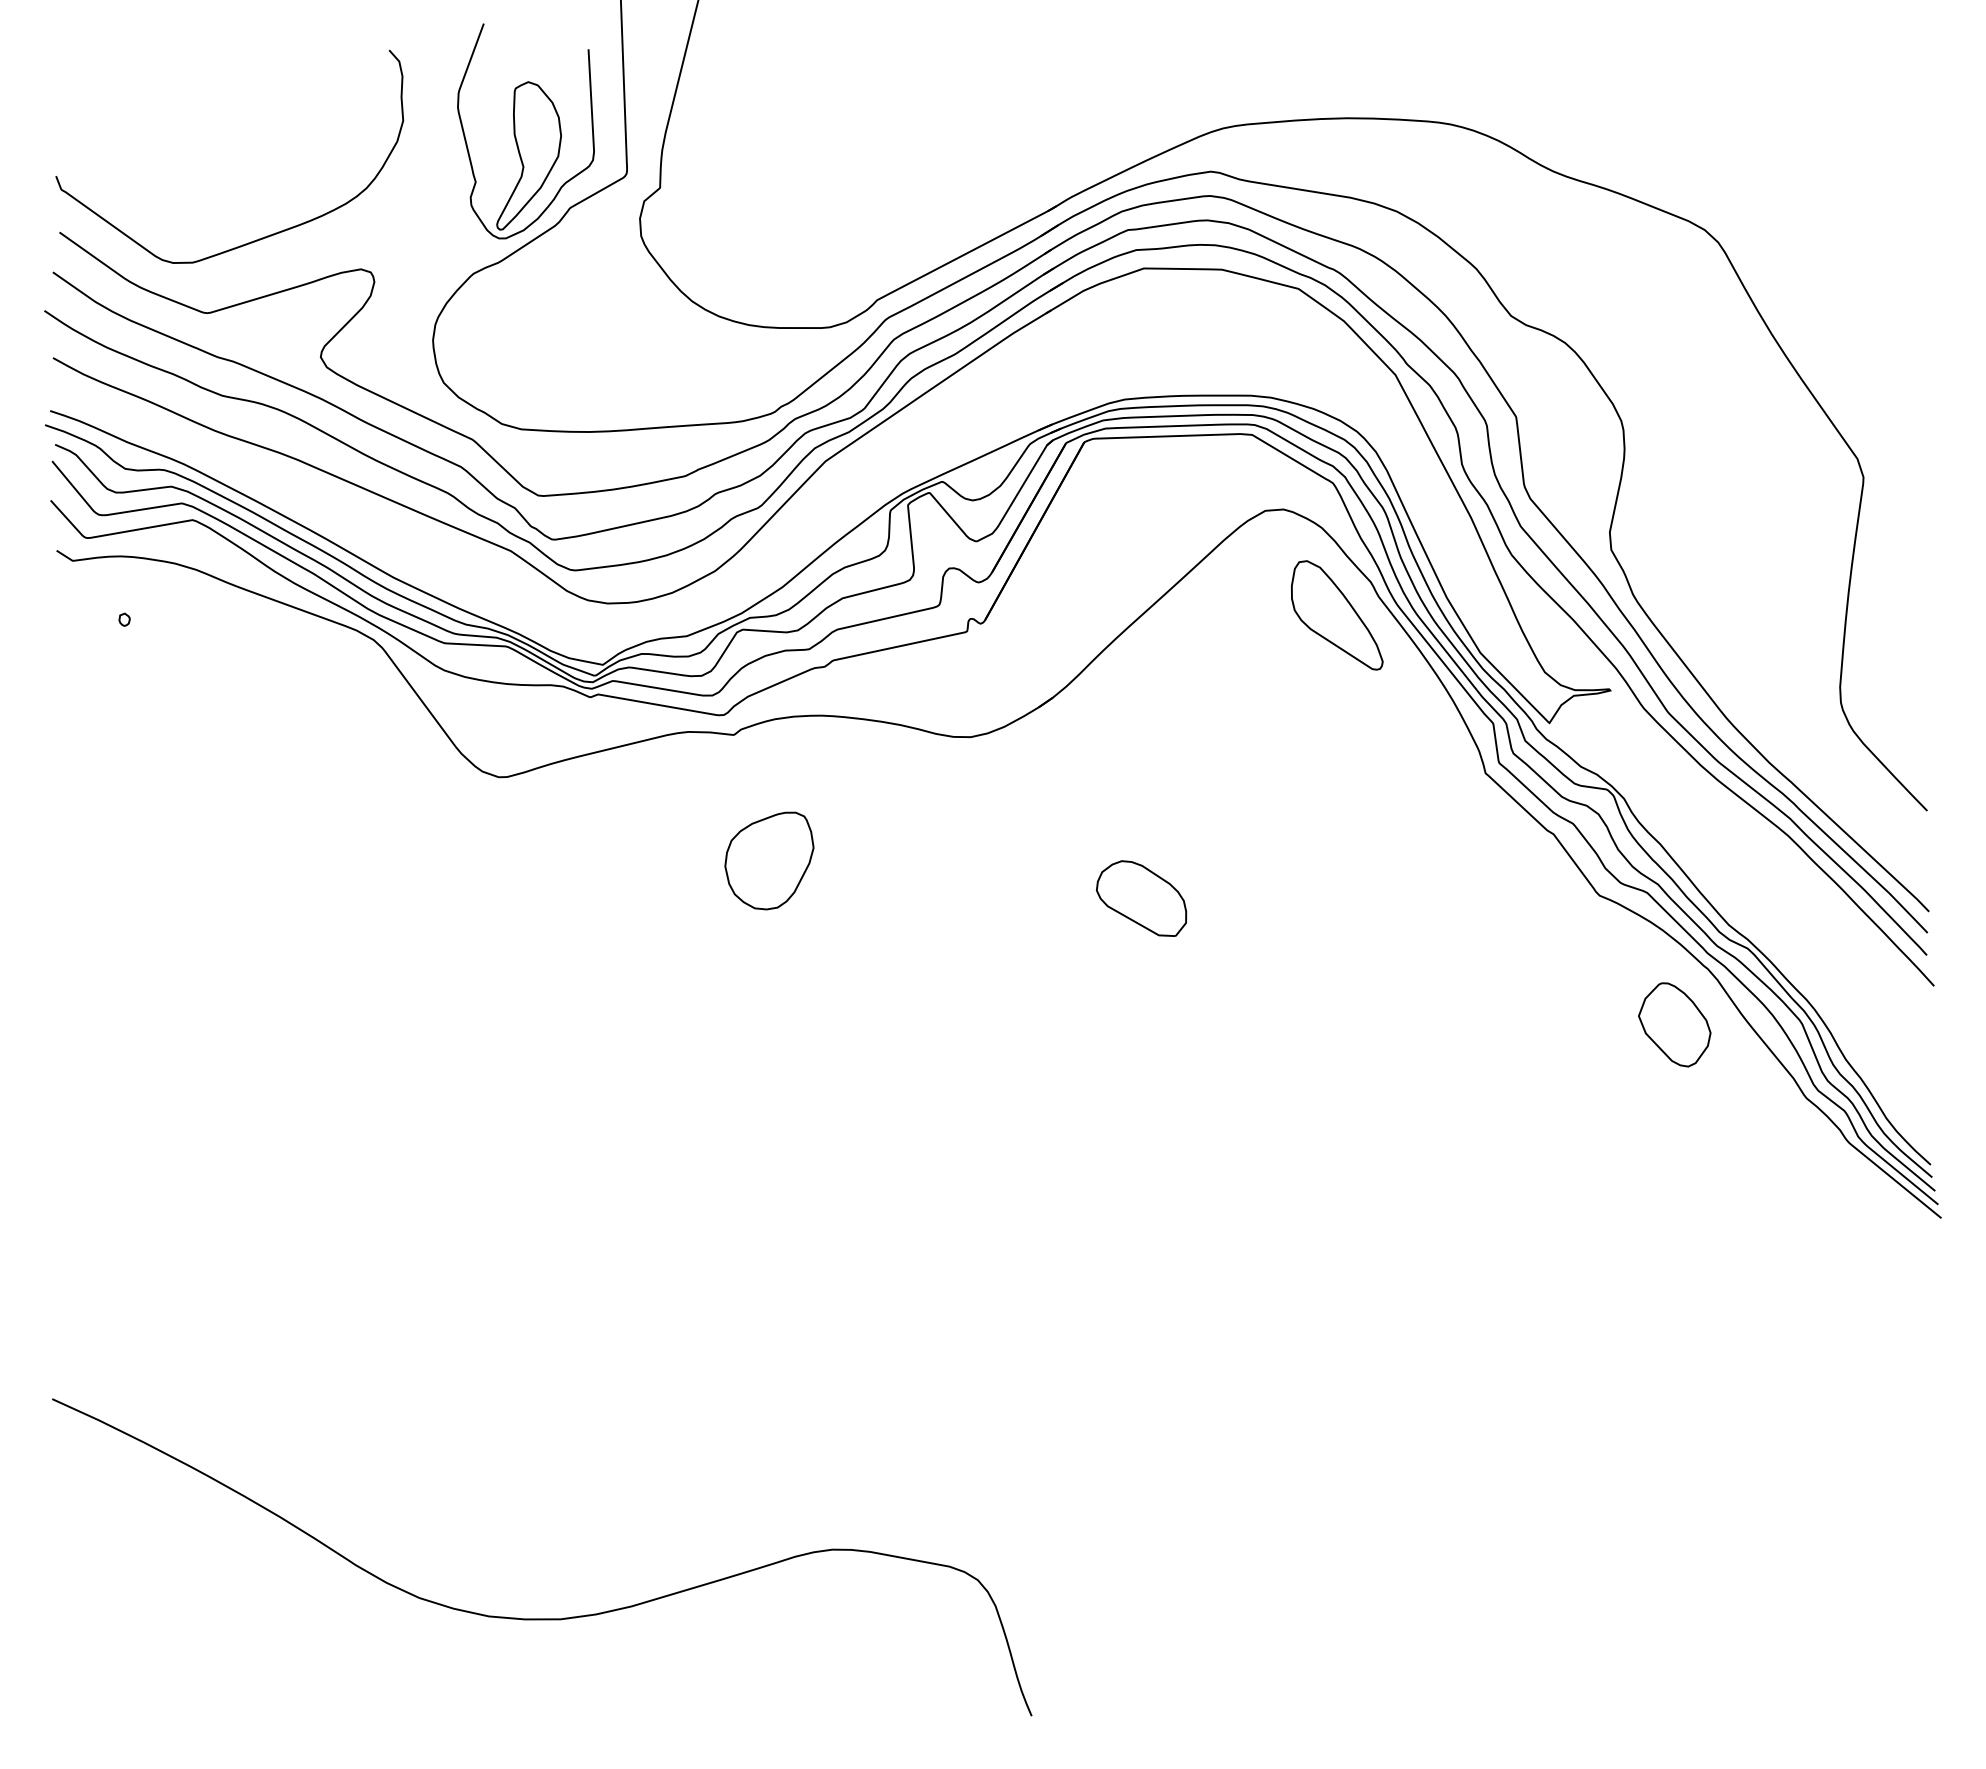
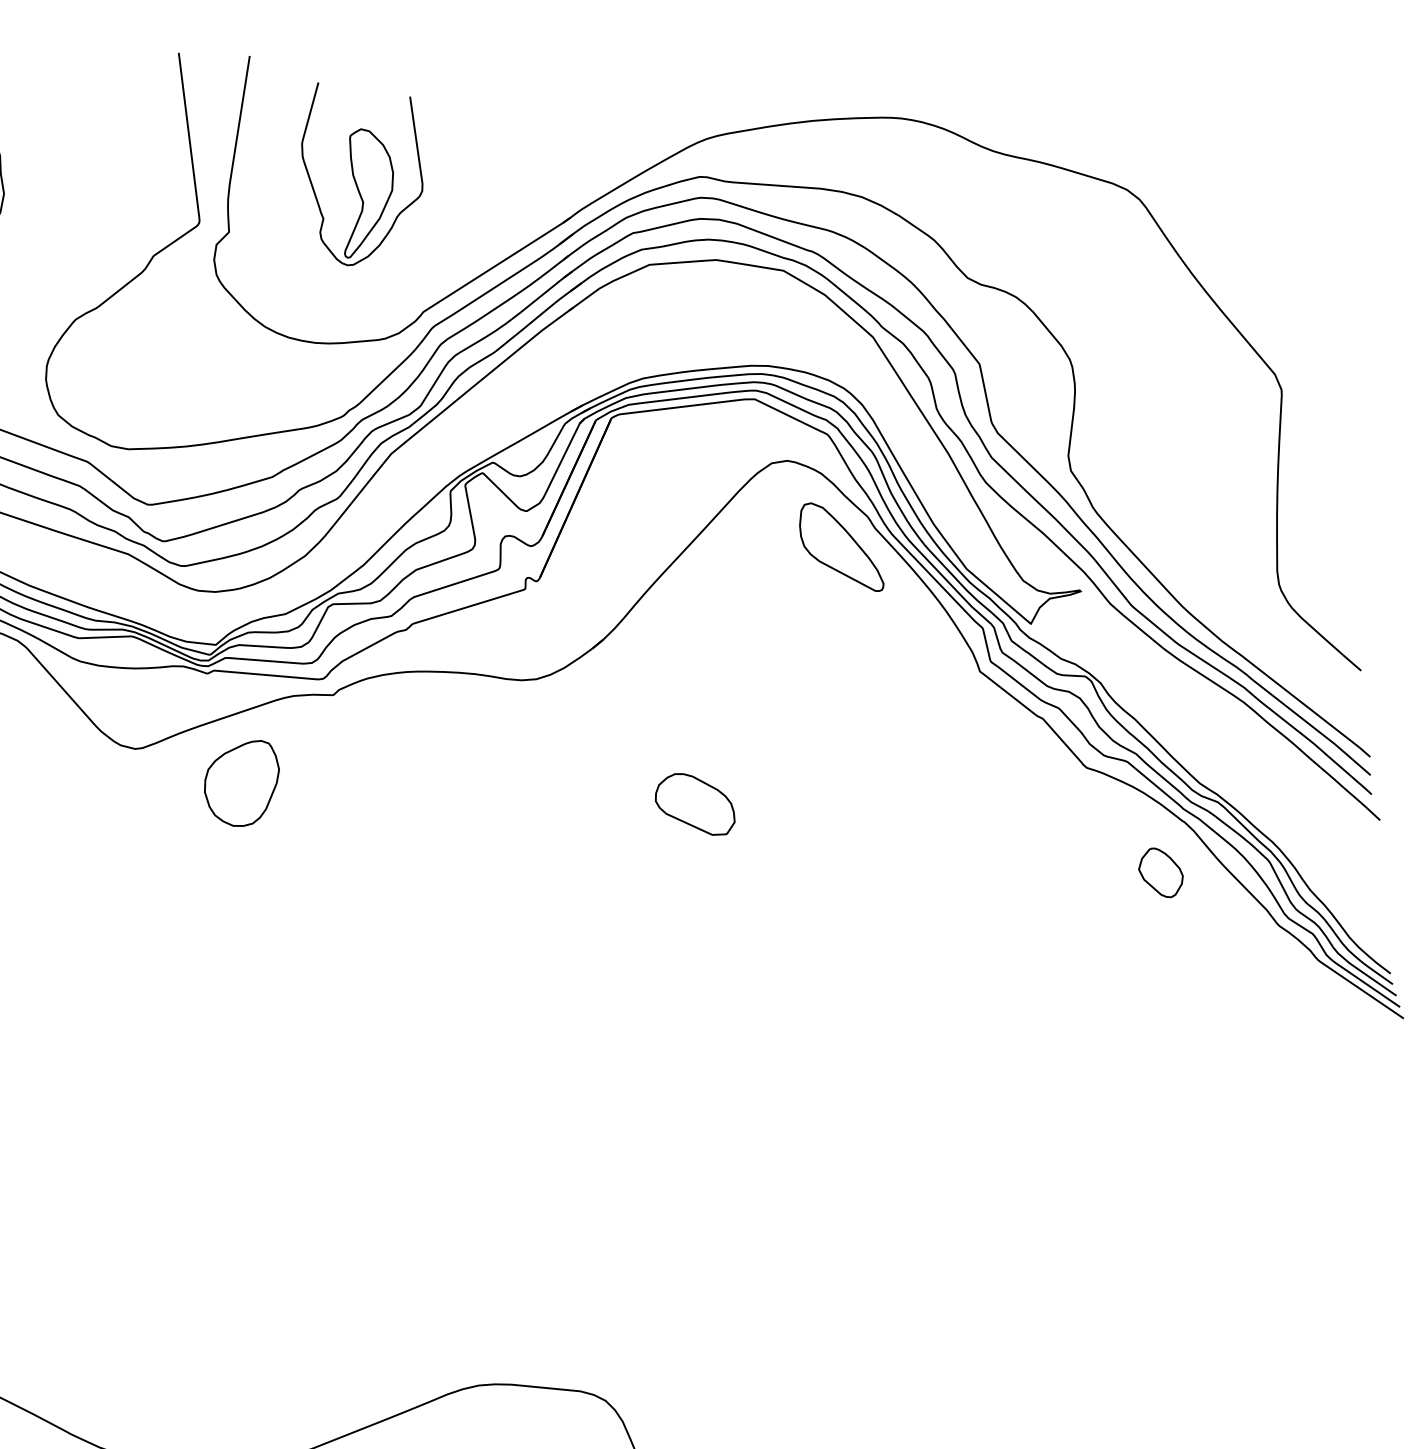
part: (525, 131) -> (362, 171), moved
part: (769, 860) -> (242, 783), moved
part: (1674, 1024) -> (1160, 872), size x0.7

